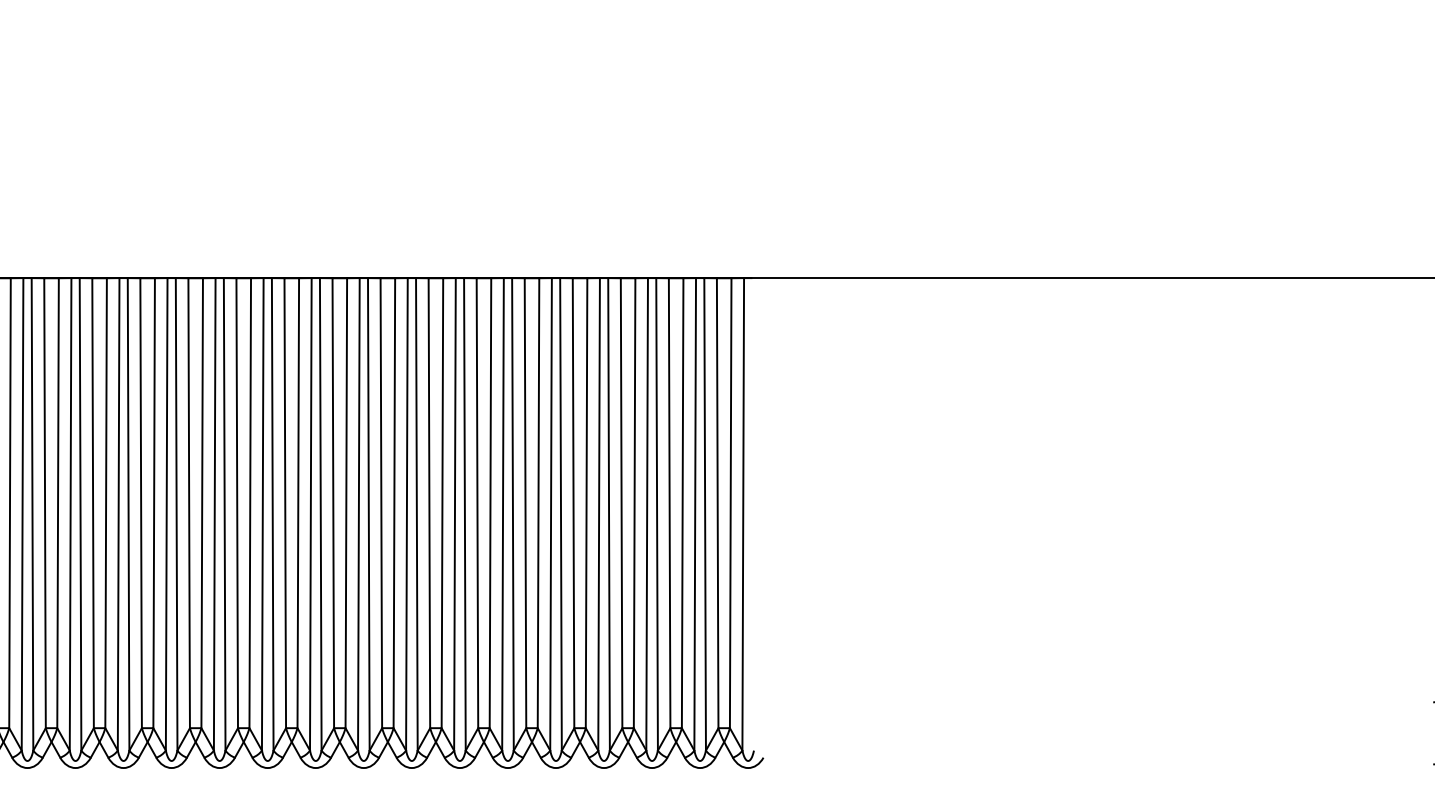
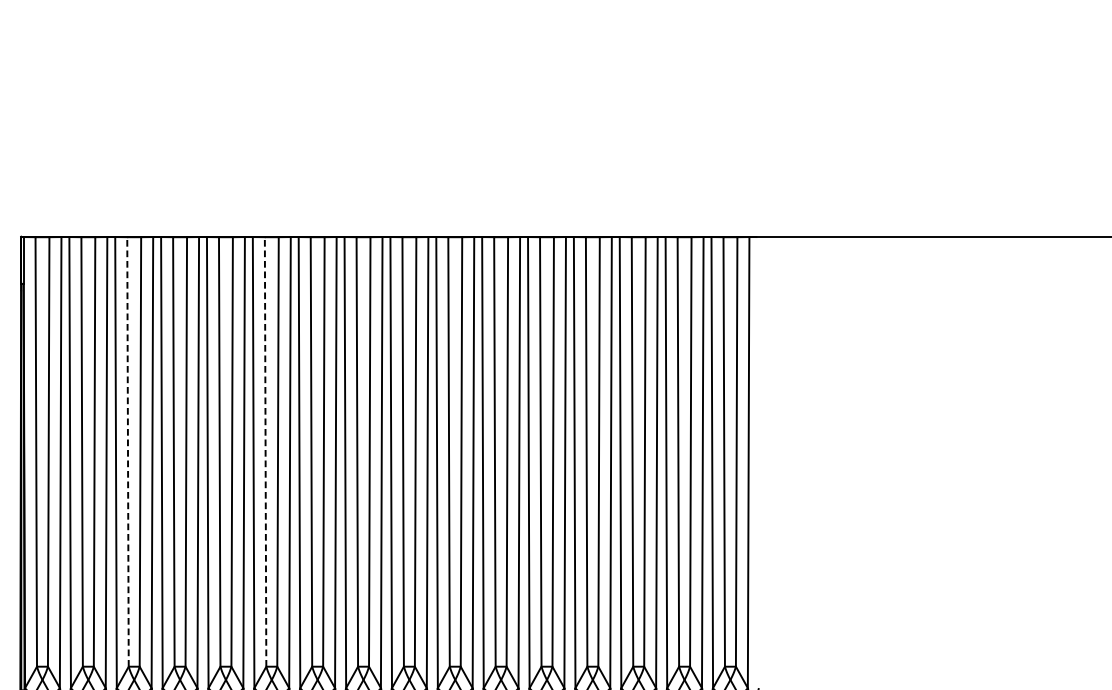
line: (93, 503) -> (128, 452), solid -> dashed
line: (237, 503) -> (265, 452), solid -> dashed

